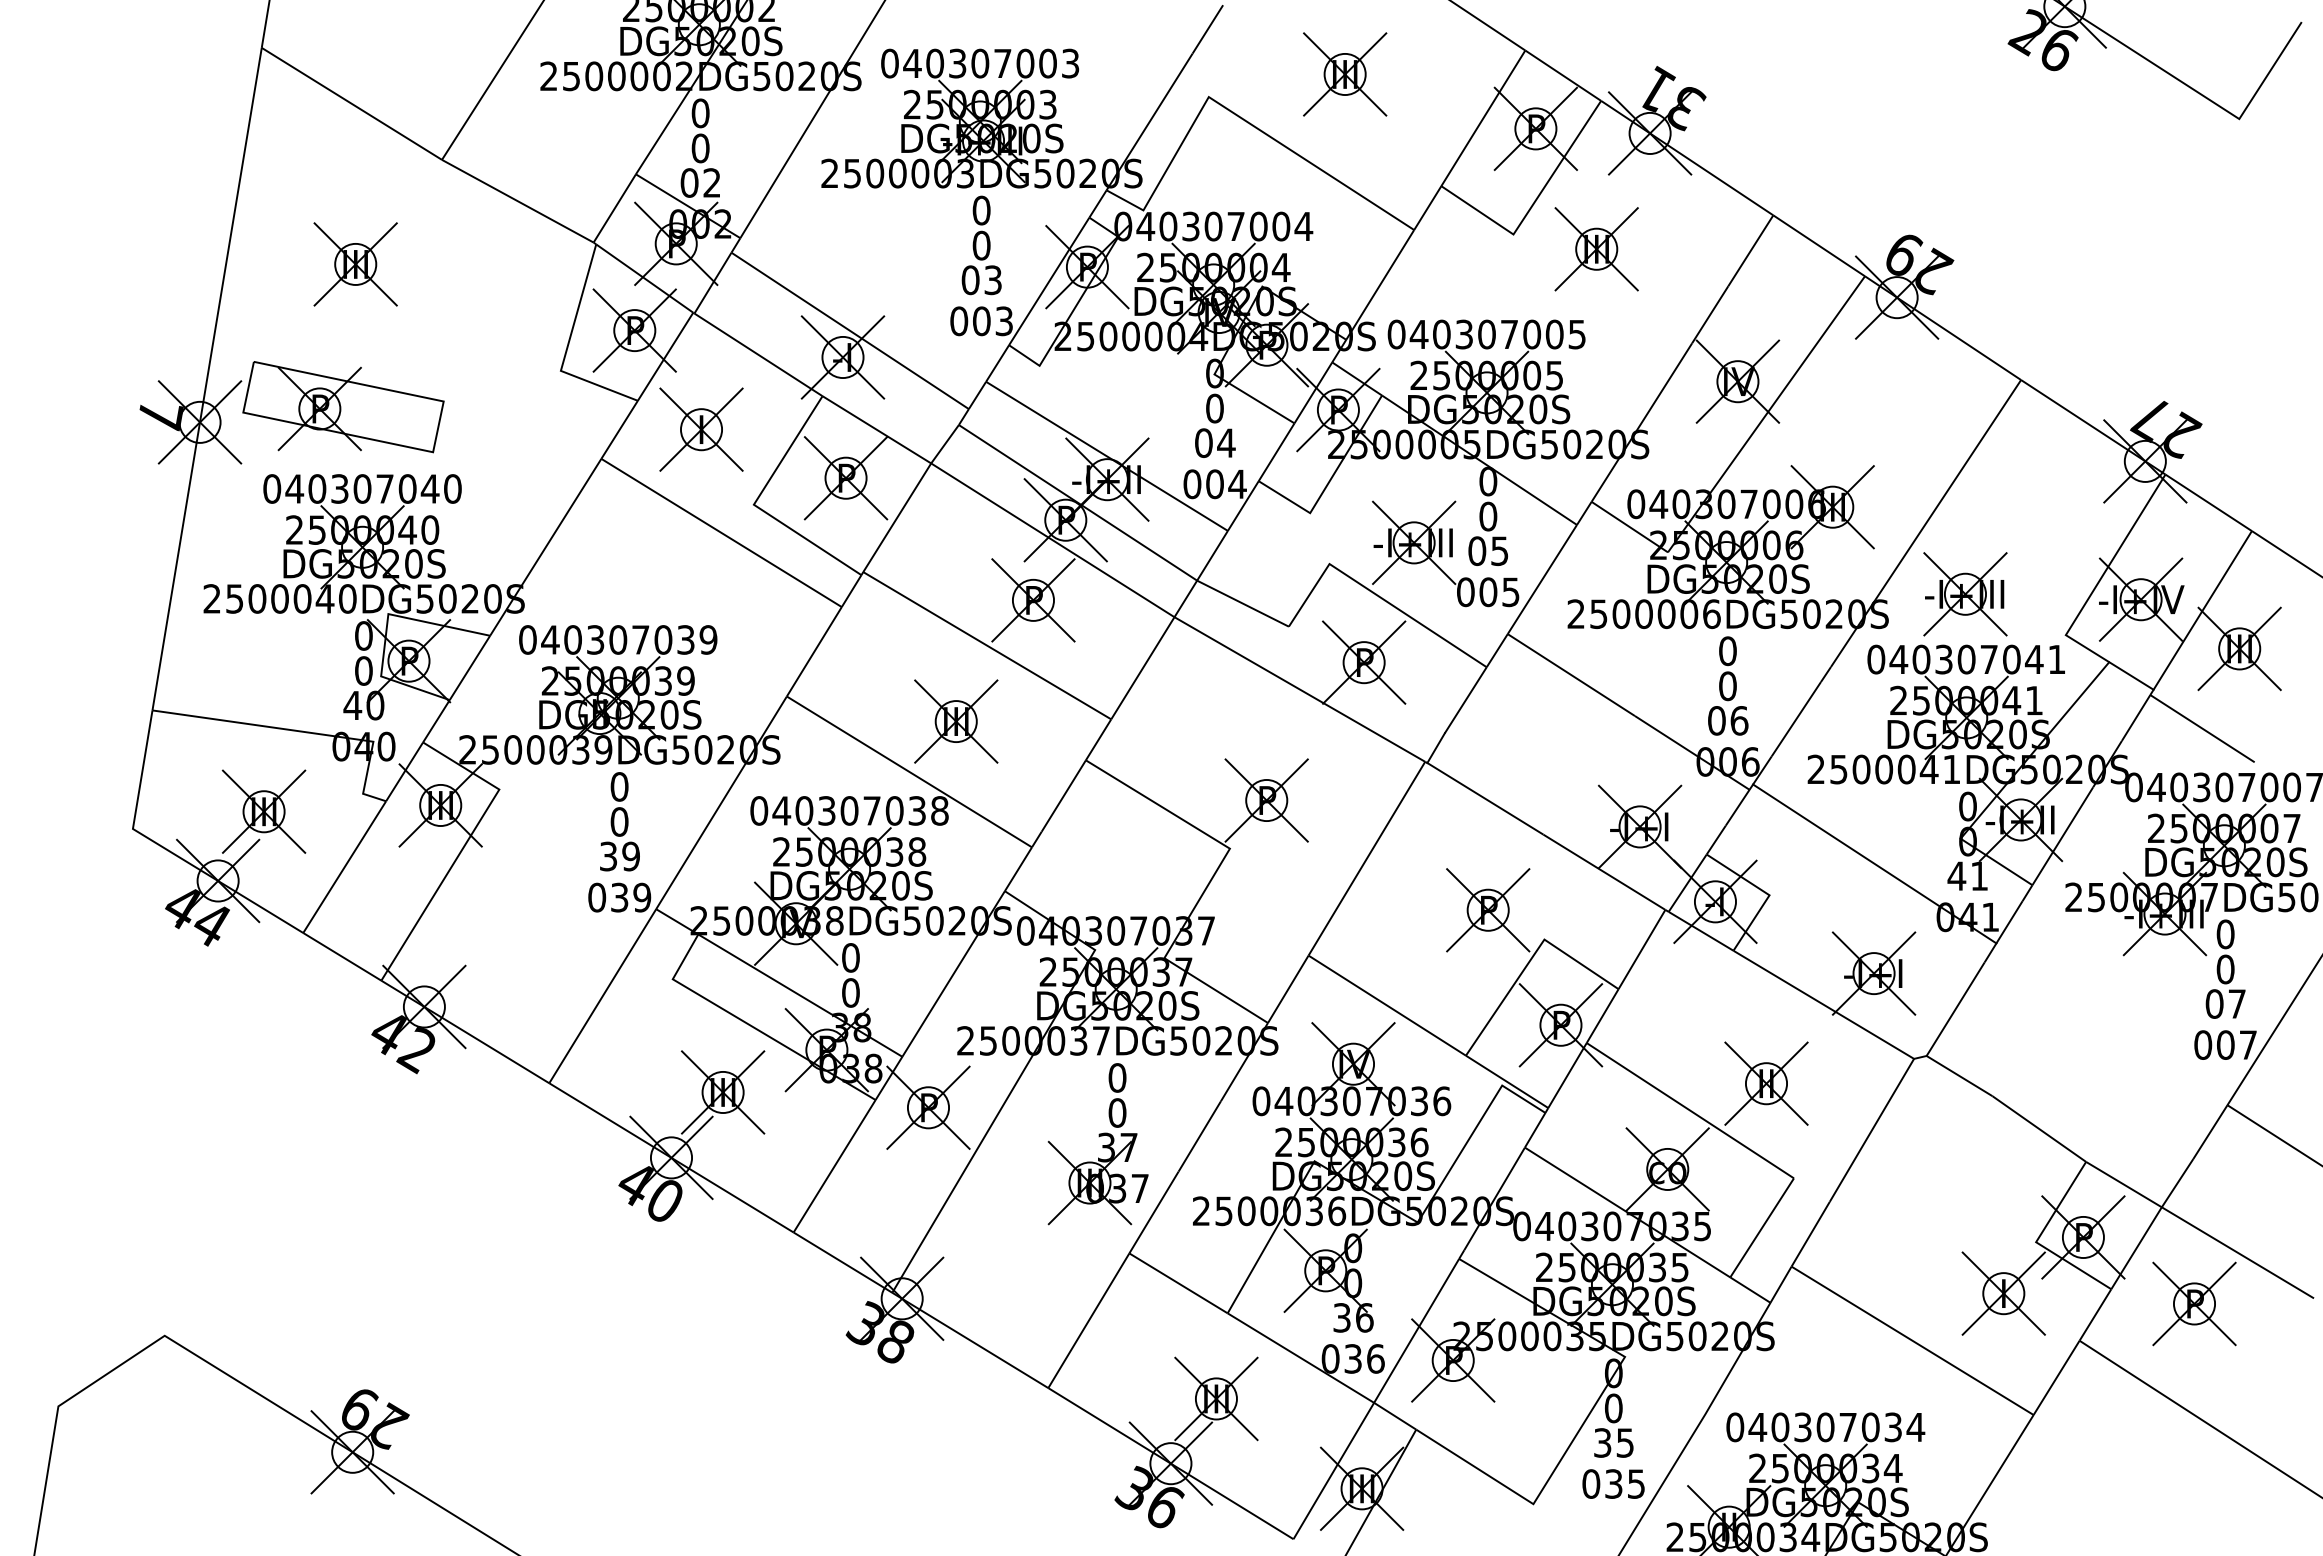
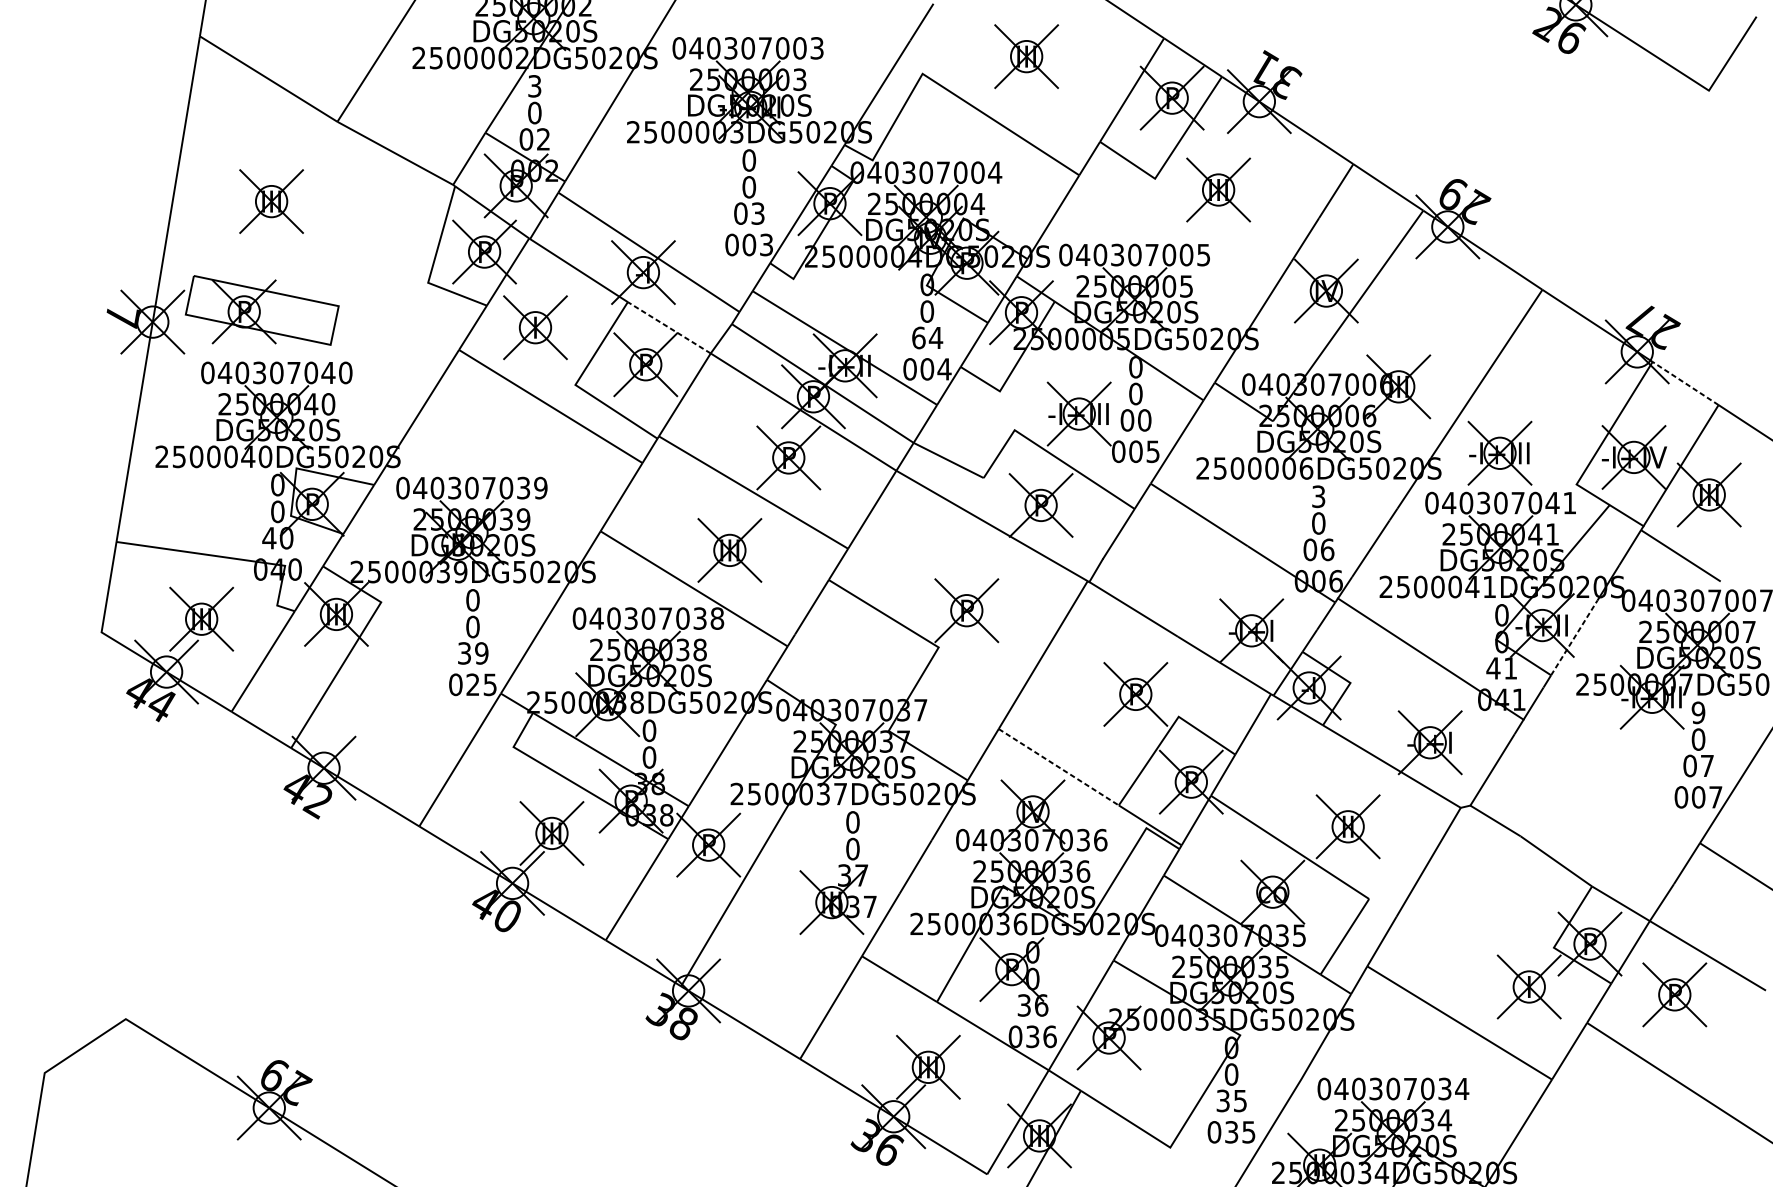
text: (700, 113) -> (534, 86), 0 -> 3
line: (876, 429) -> (669, 327), solid -> dashed
text: (1203, 442) -> (918, 337), 04 -> 64
line: (2208, 502) -> (1685, 383), solid -> dashed
text: (1499, 550) -> (1144, 419), 05 -> 00
text: (1727, 651) -> (1318, 496), 0 -> 3
line: (2062, 836) -> (1574, 638), solid -> dashed
text: (631, 897) -> (482, 684), 039 -> 025
text: (2225, 934) -> (1698, 712), 0 -> 9
line: (1387, 1005) -> (1058, 767), solid -> dashed

